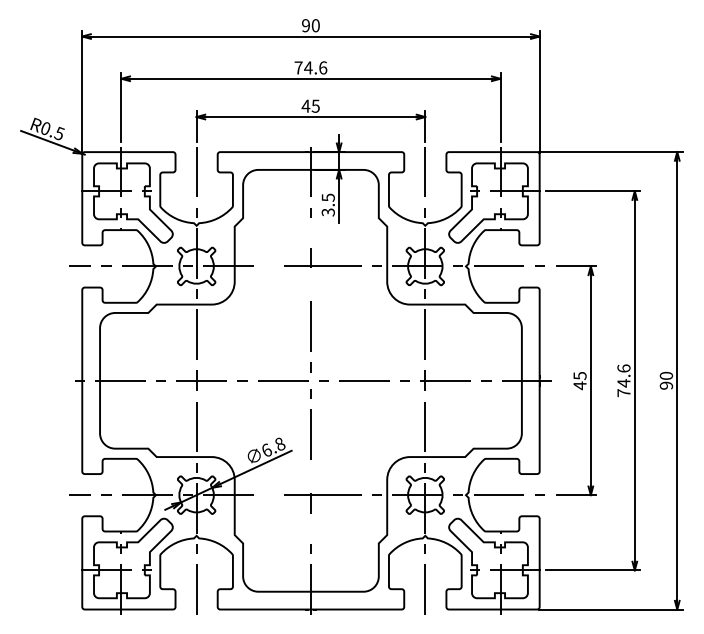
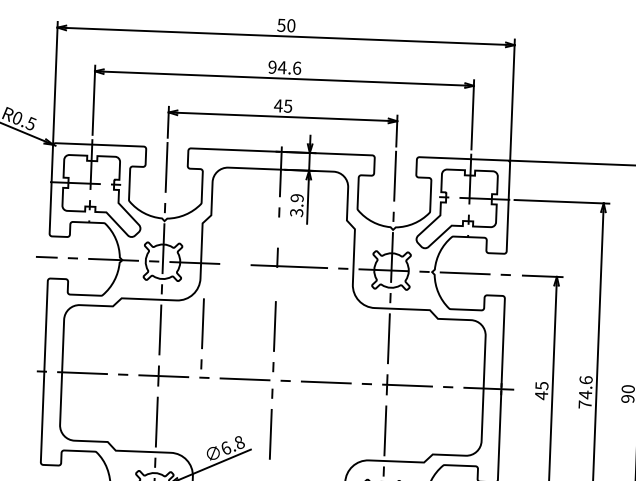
text: (305, 25) -> (281, 25), 90 -> 50
text: (298, 67) -> (272, 66), 74.6 -> 94.6
text: (327, 197) -> (296, 197), 3.5 -> 3.9
line: (238, 336) -> (202, 333), added

